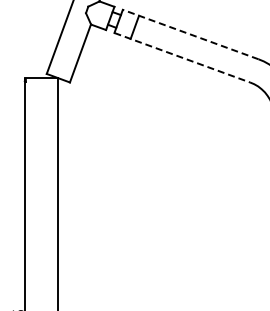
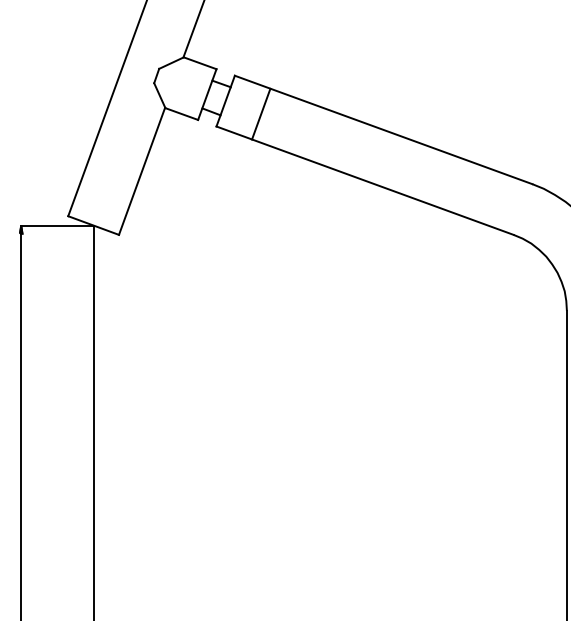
line: (190, 34) -> (383, 129), dashed -> solid
line: (182, 57) -> (365, 180), dashed -> solid

